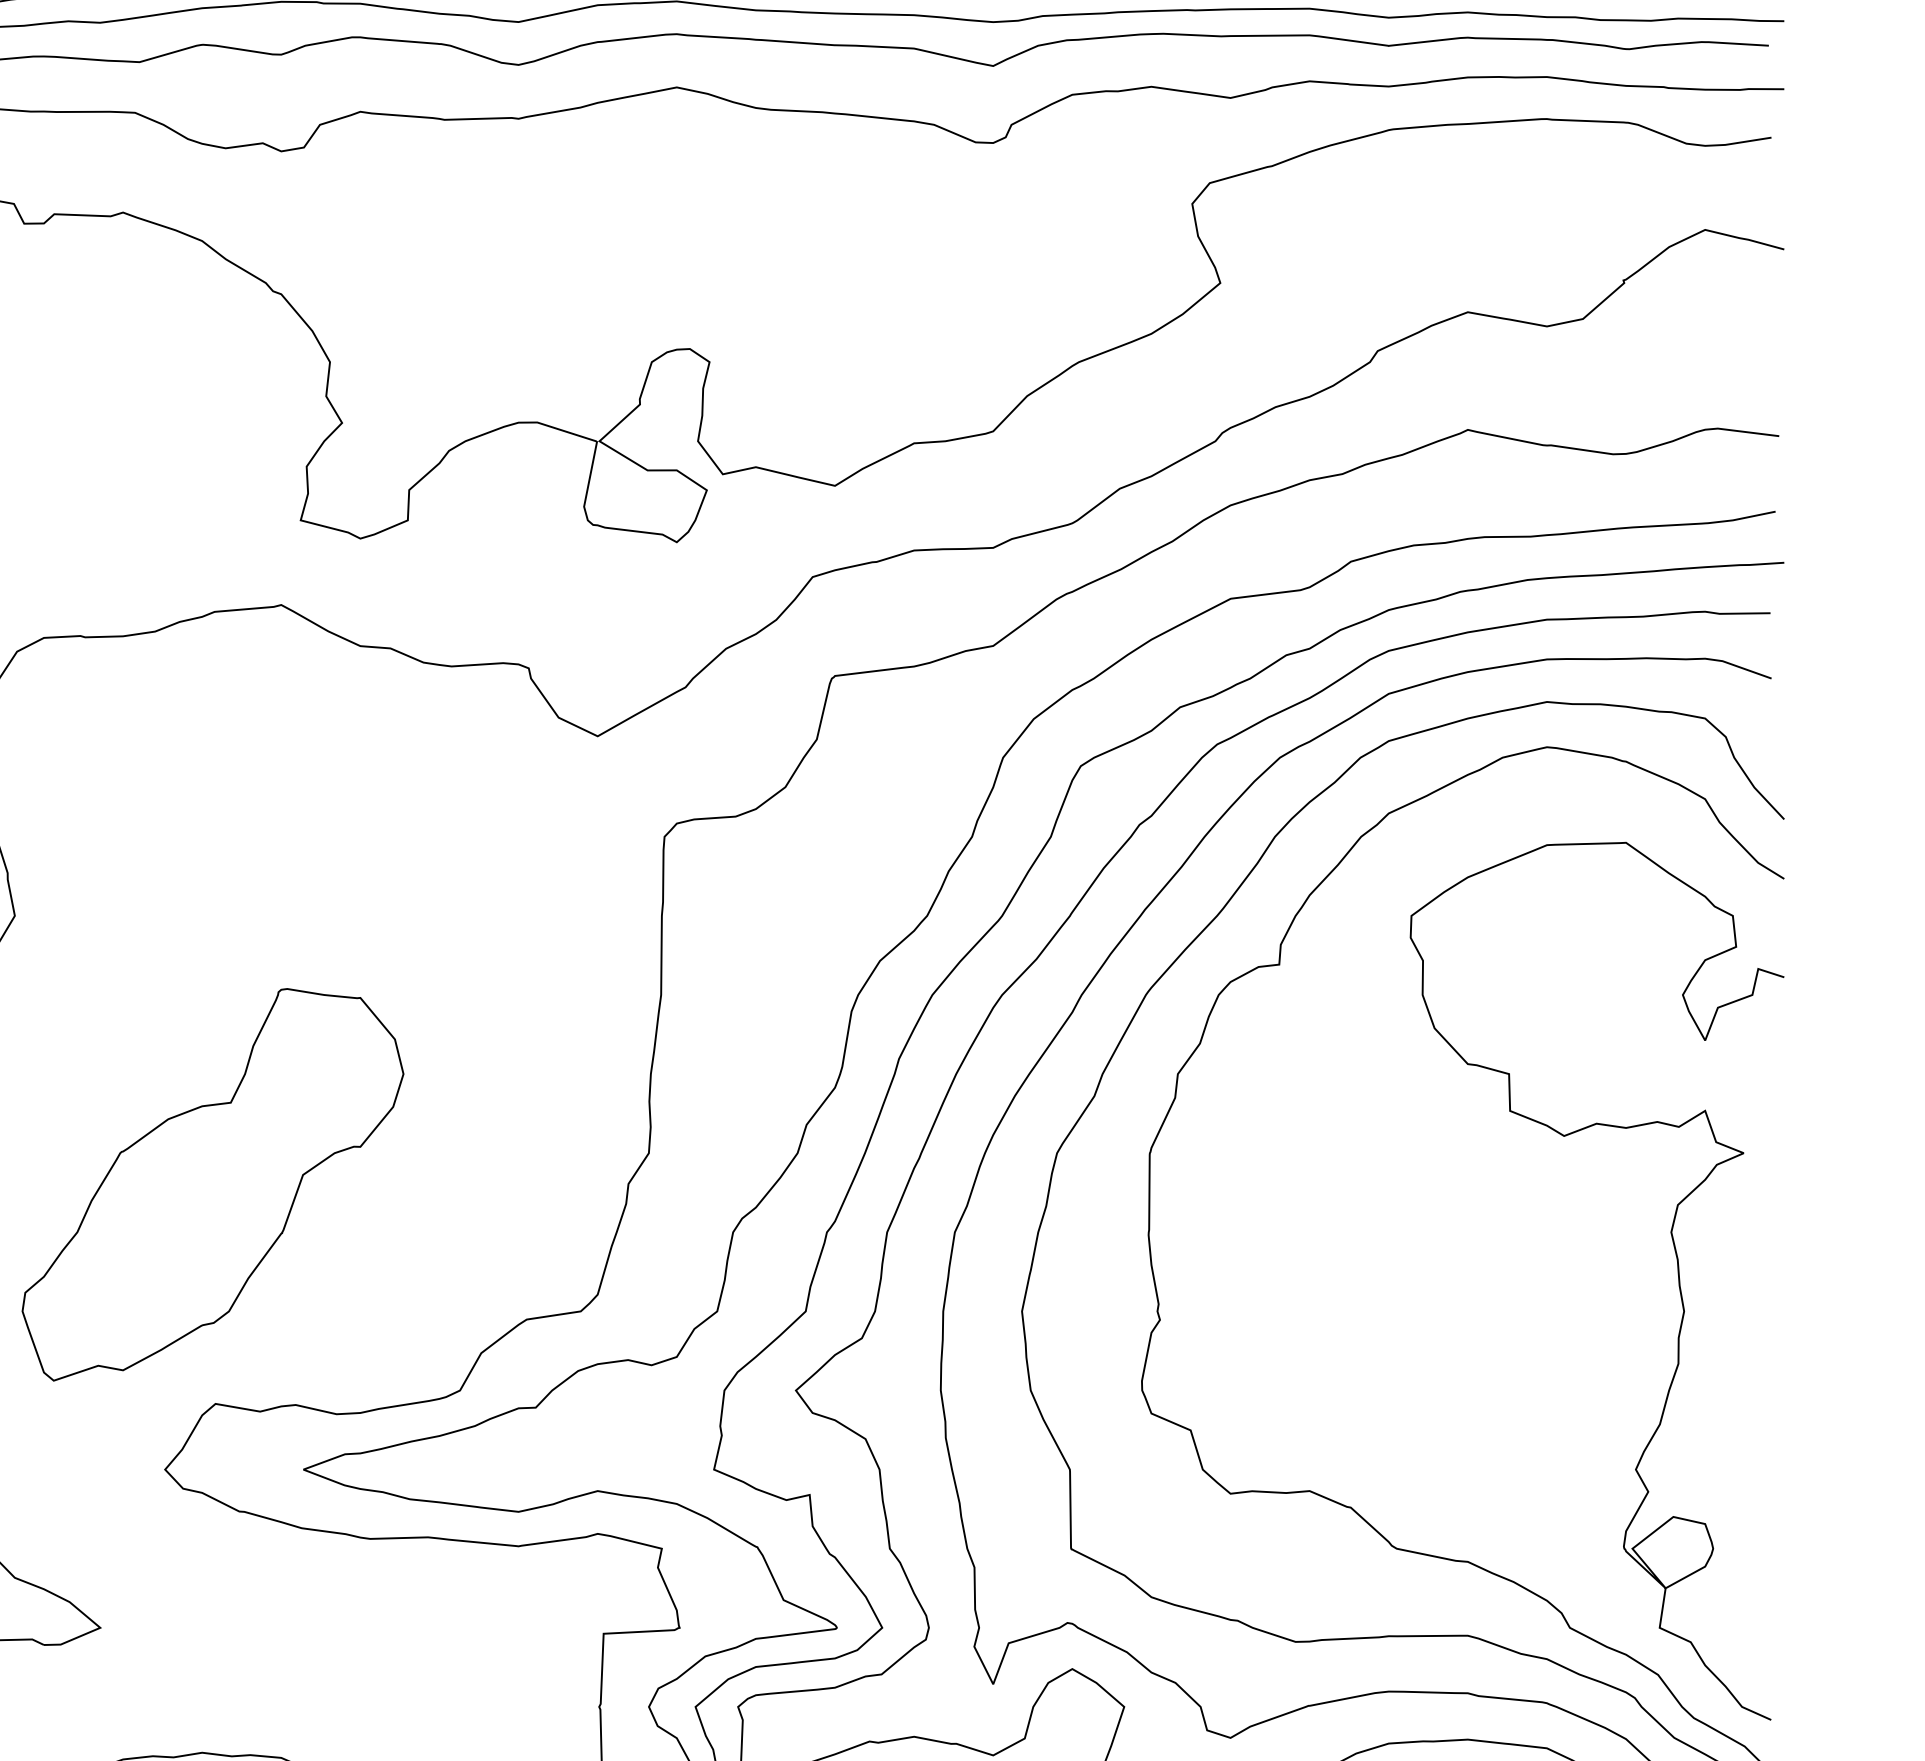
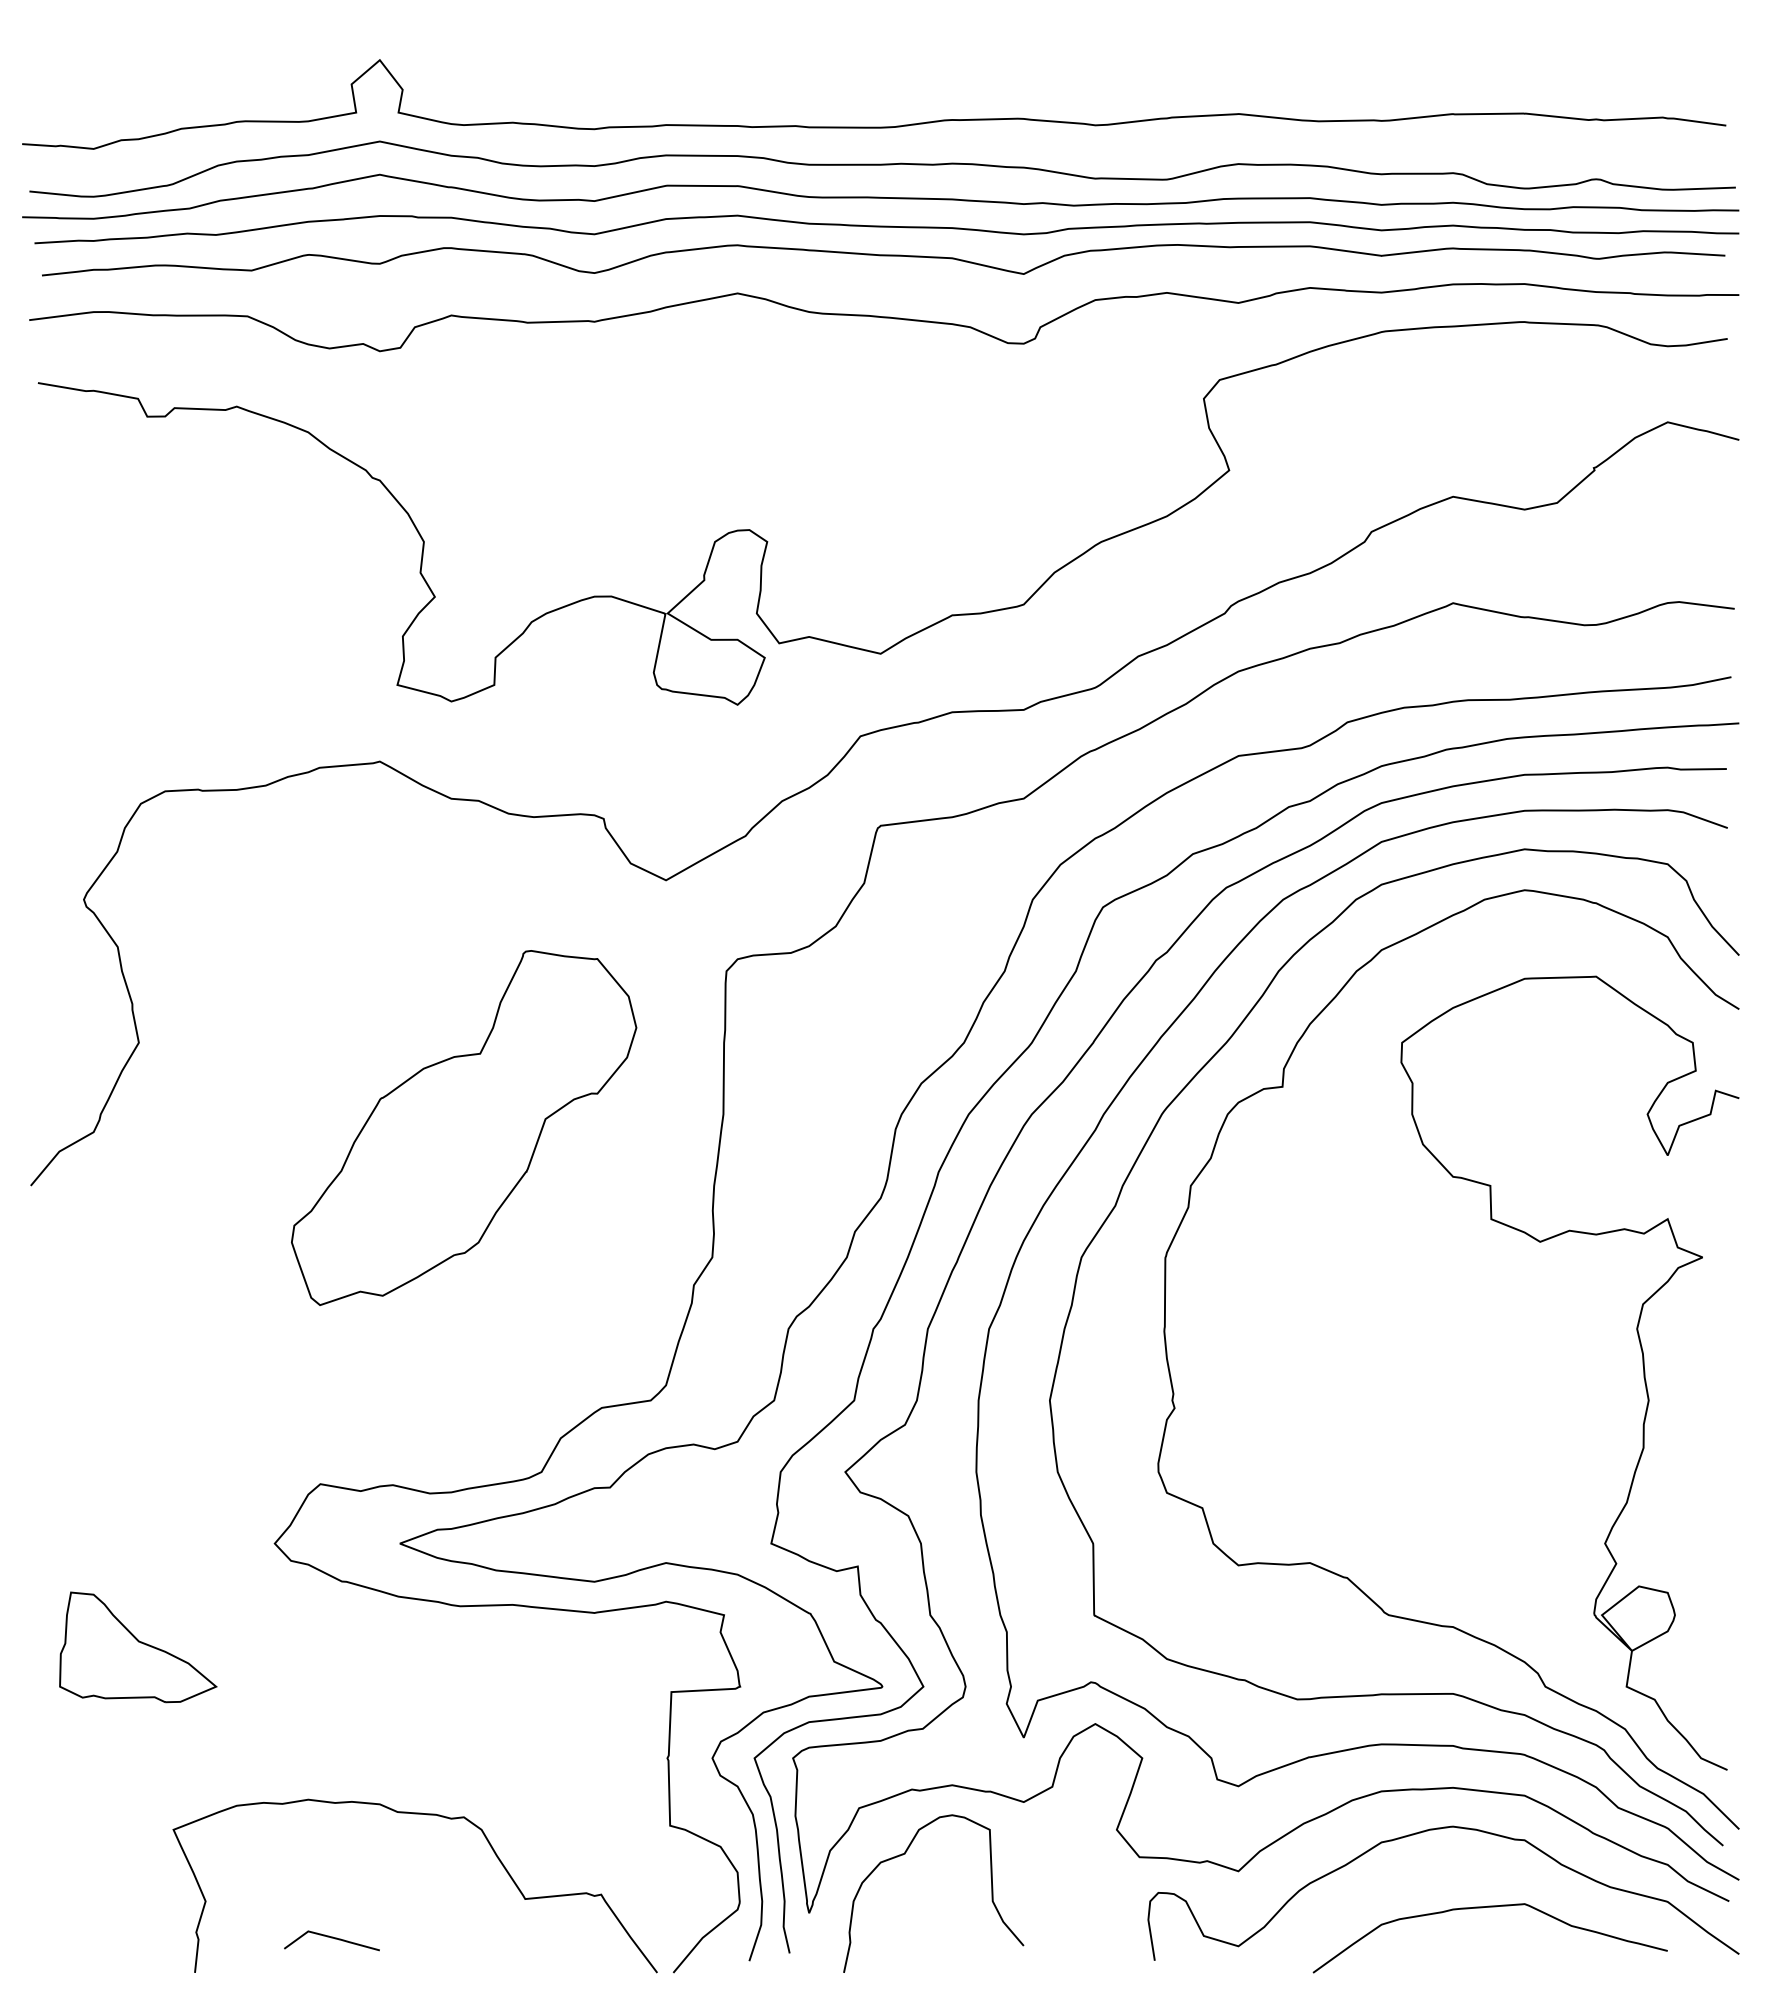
part: (213, 1184) -> (464, 1127), moved

